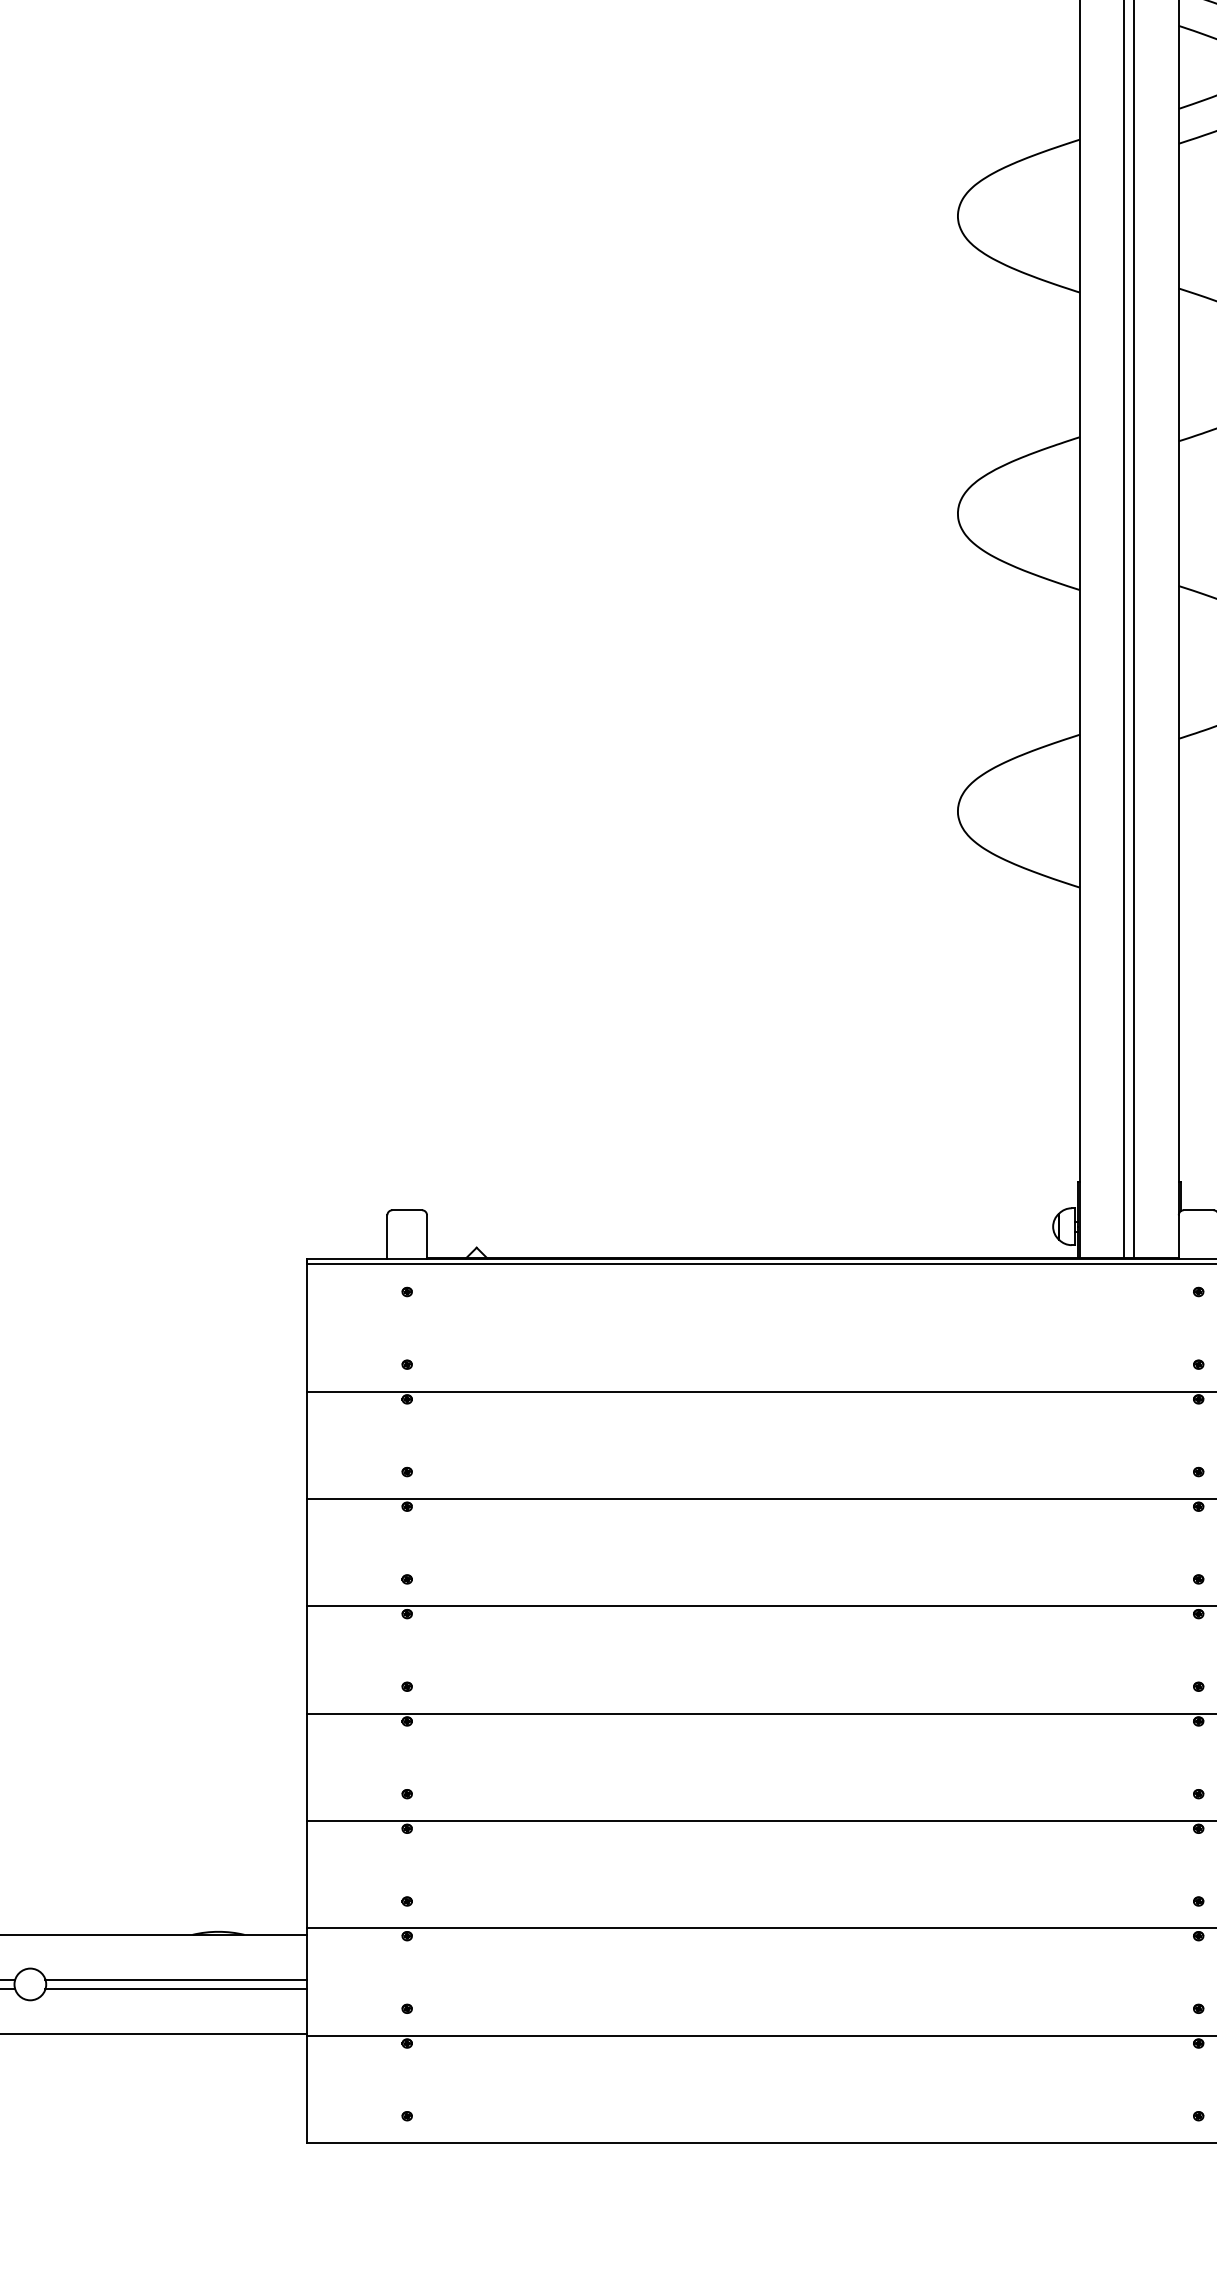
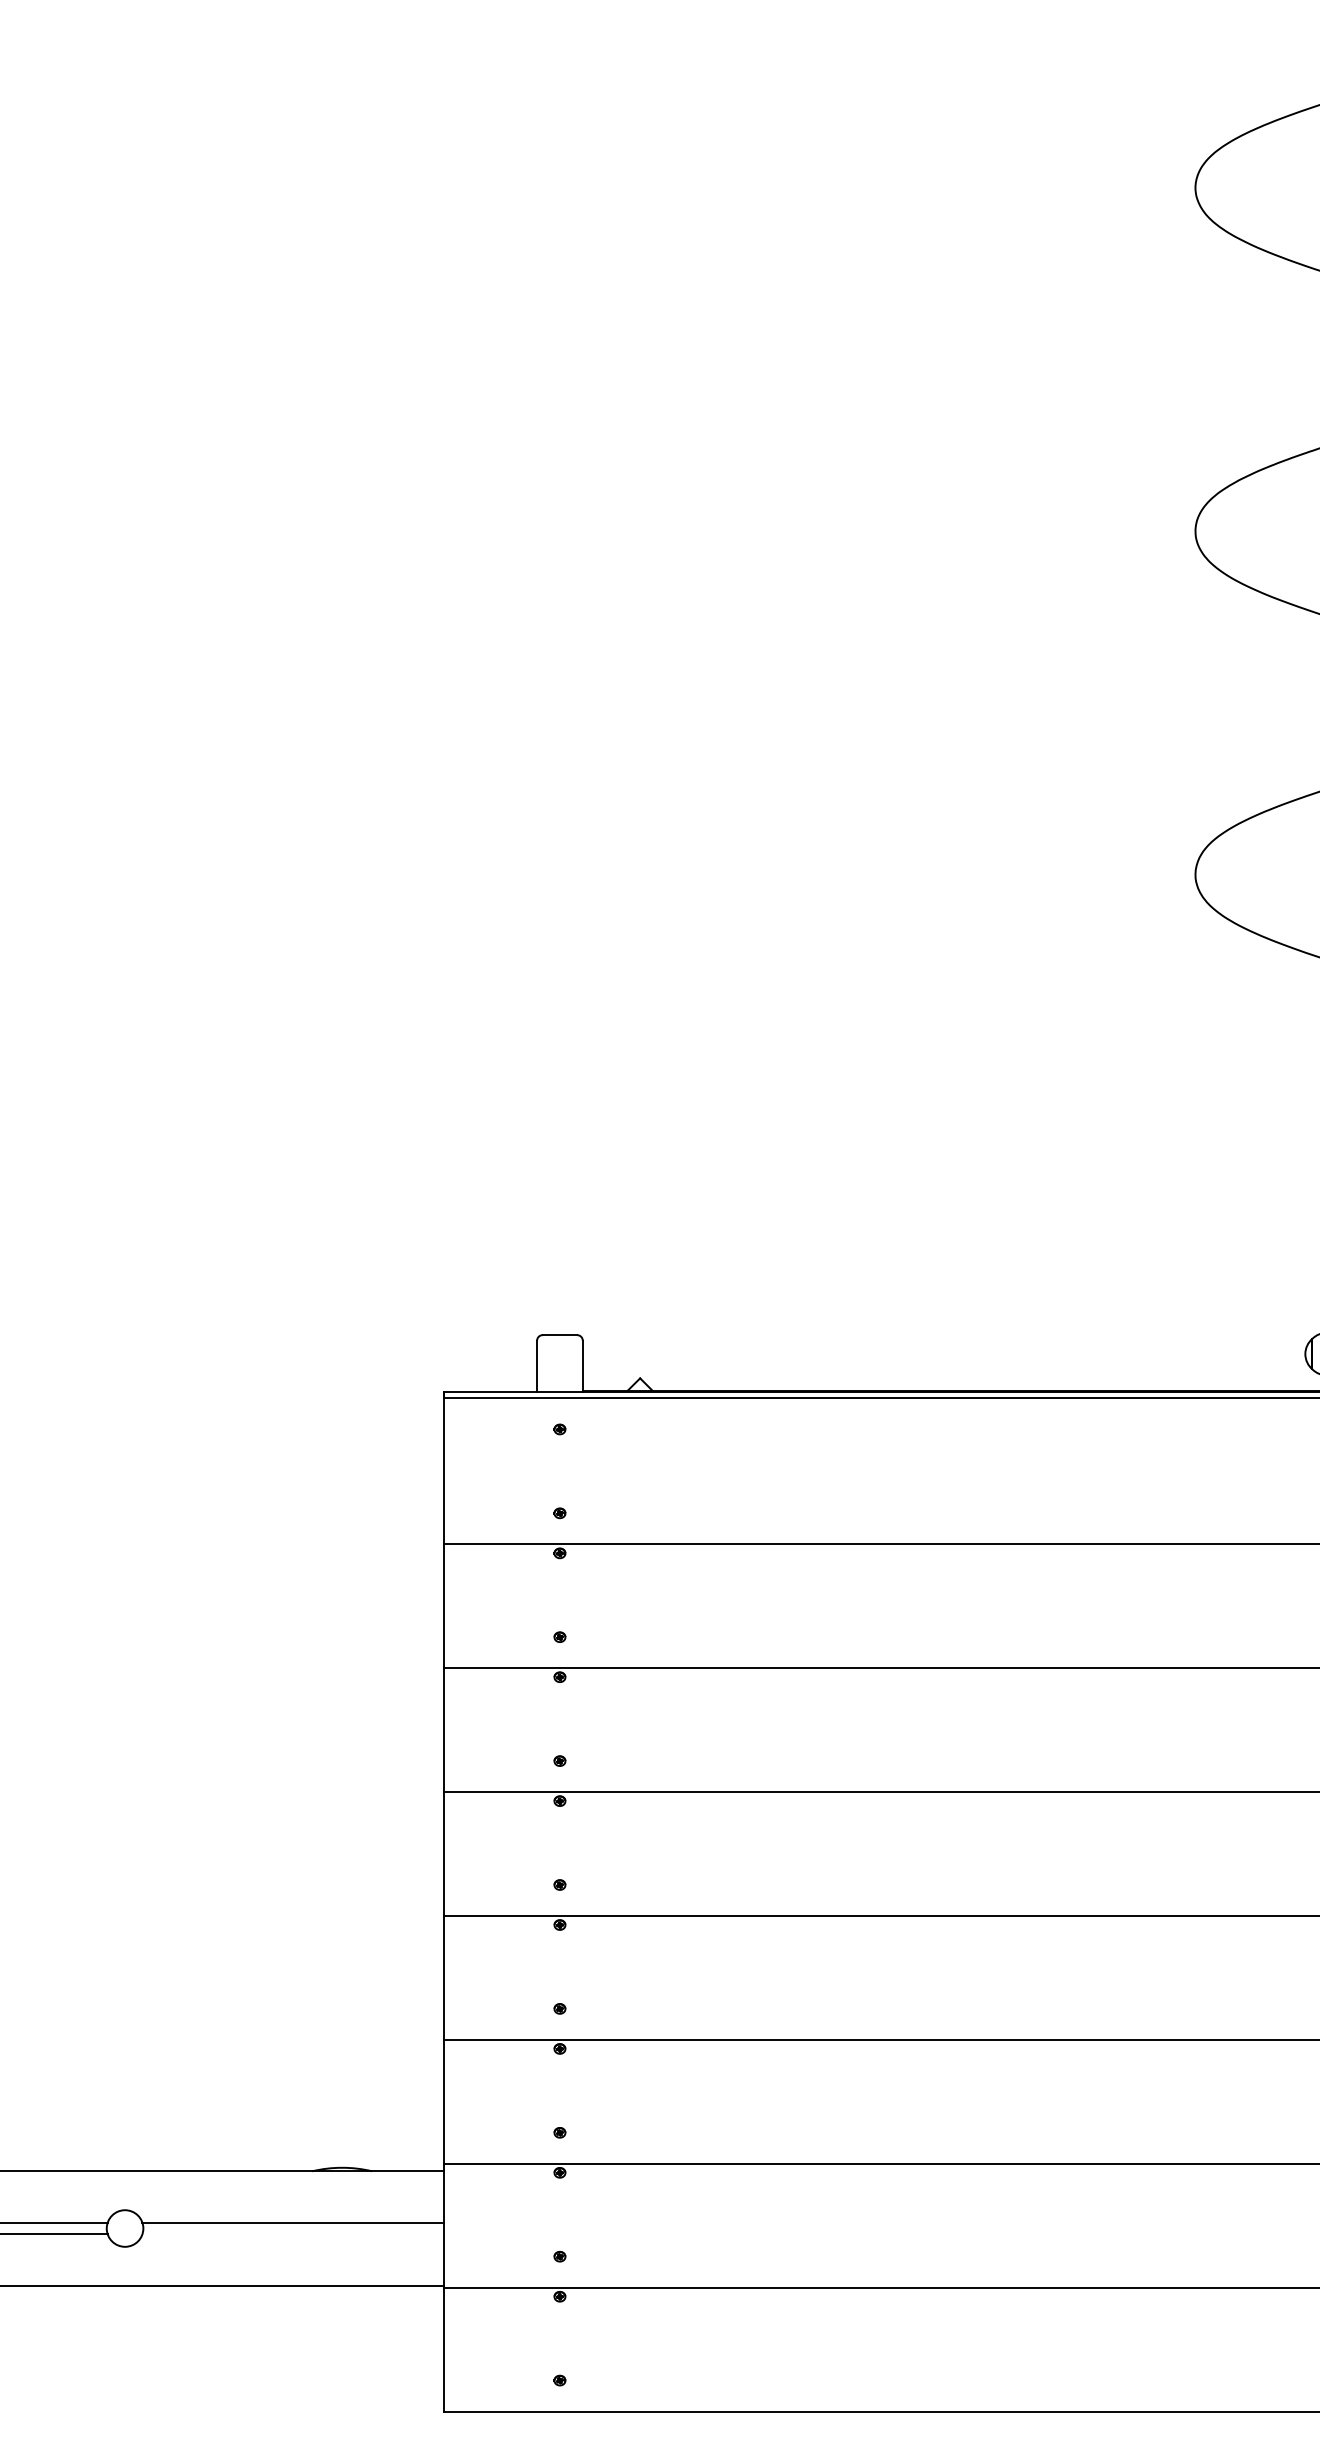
line: (176, 1989) -> (293, 2234), removed

